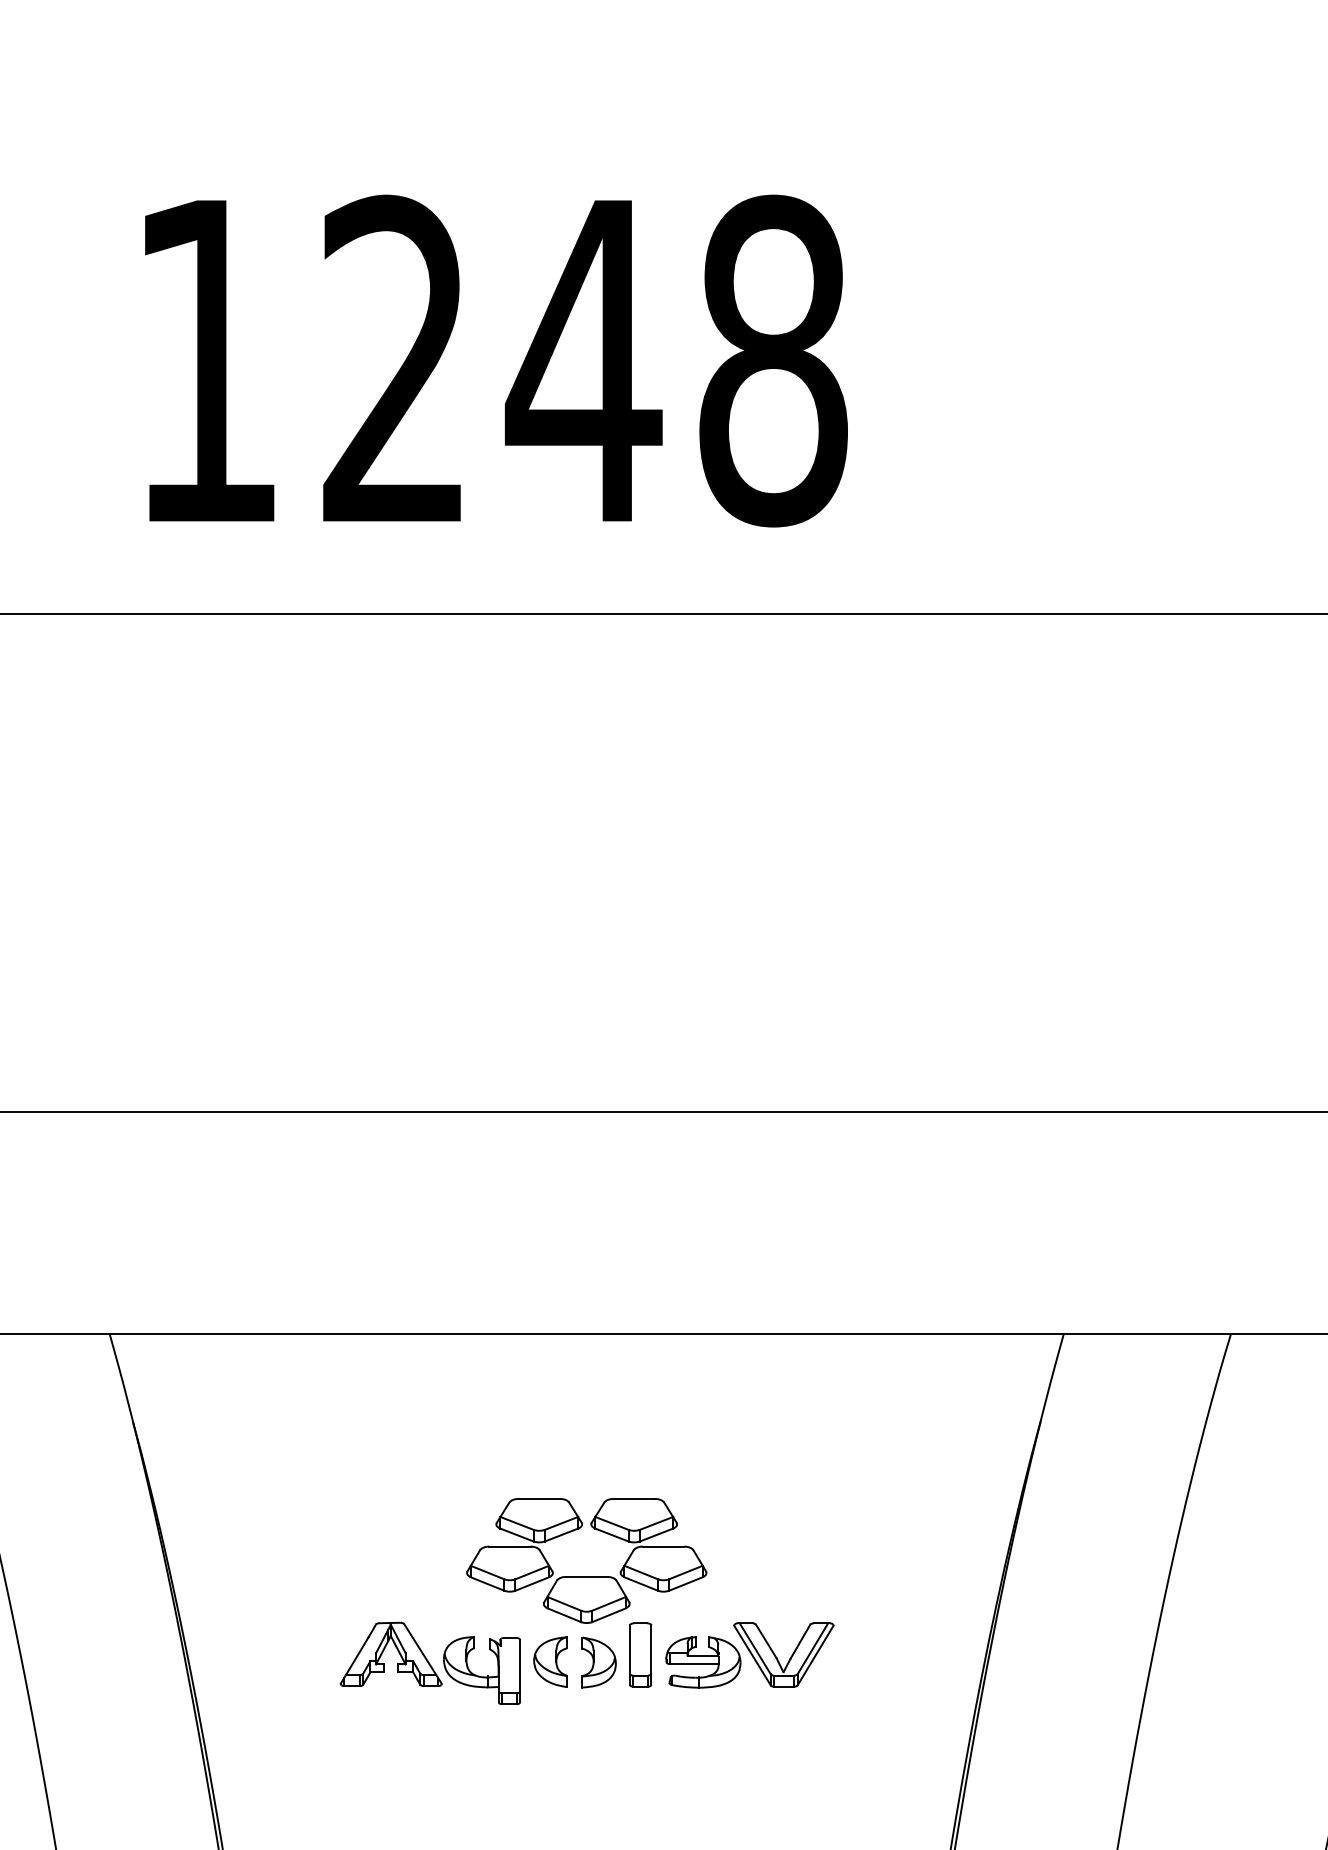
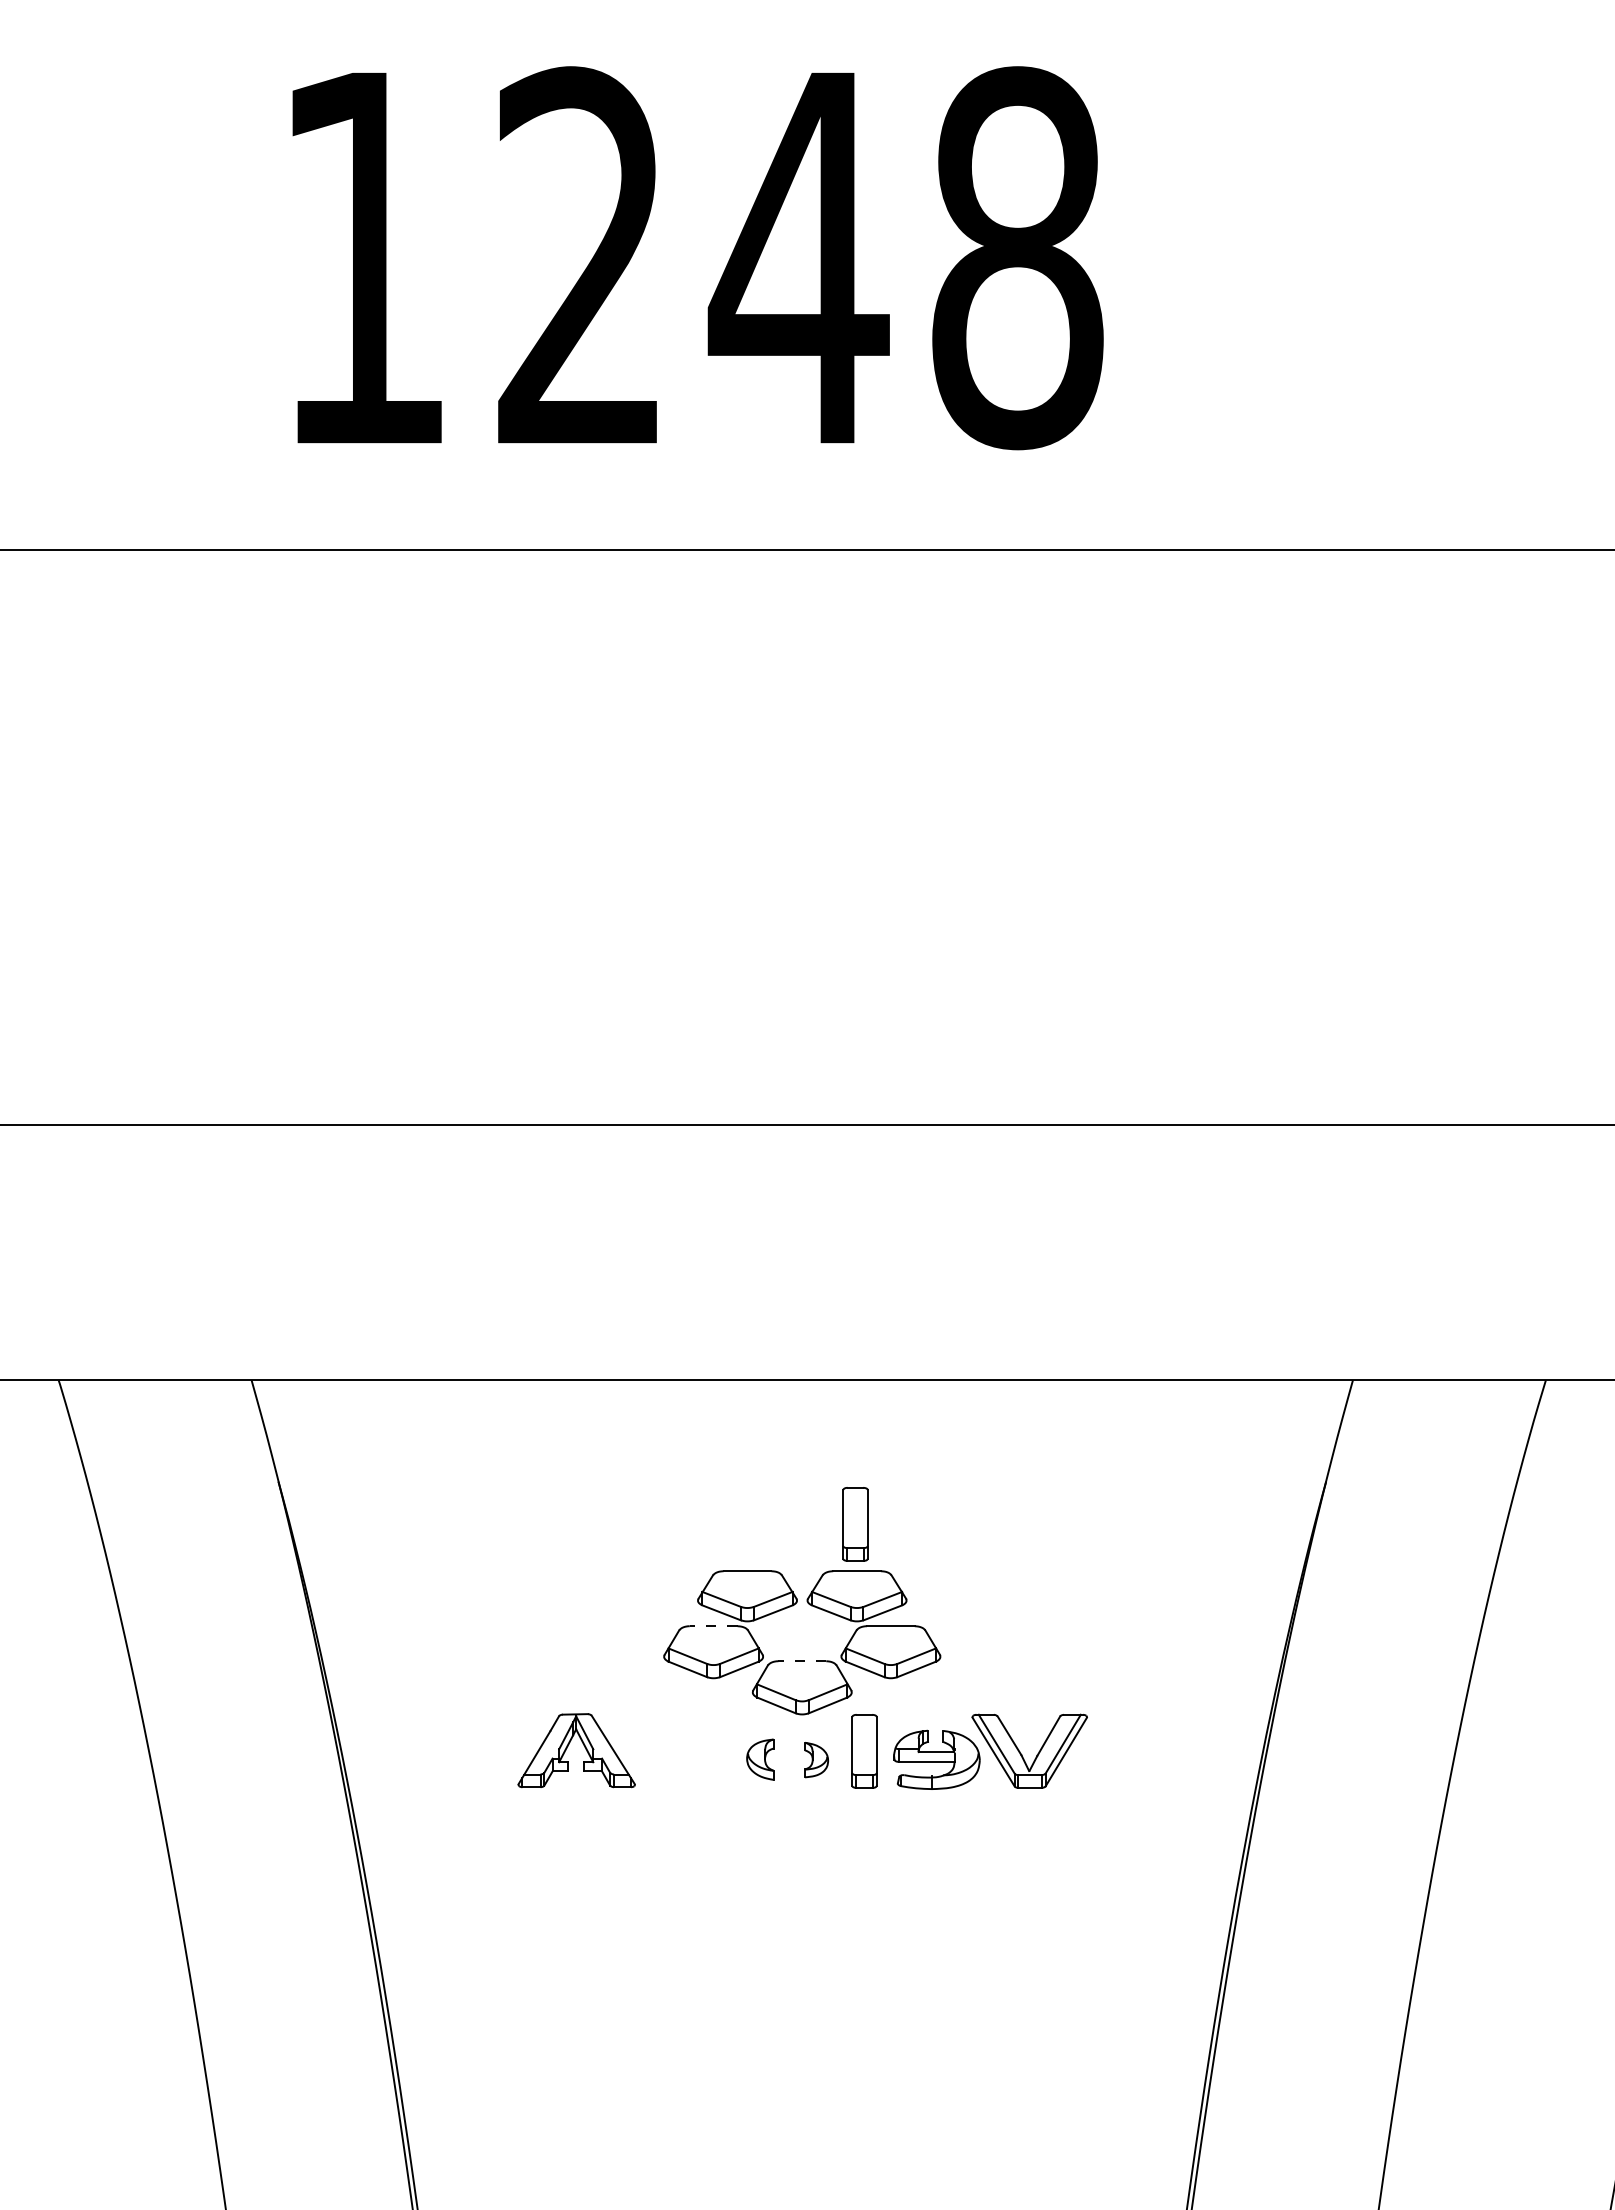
part: (632, 1458) -> (855, 1524), added
line: (509, 1546) -> (713, 1626), solid -> dashed
line: (586, 1577) -> (802, 1661), solid -> dashed
part: (549, 1662) -> (759, 1759), size x0.7
part: (599, 1662) -> (816, 1759), size x0.6
part: (481, 1675) -> (680, 1775), removed

